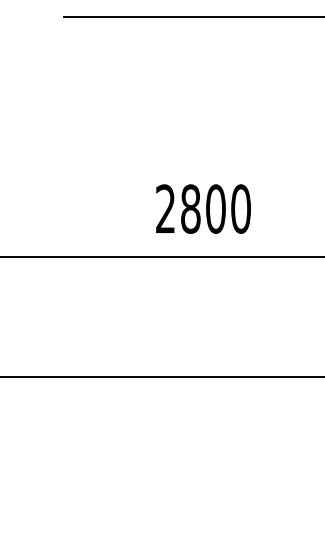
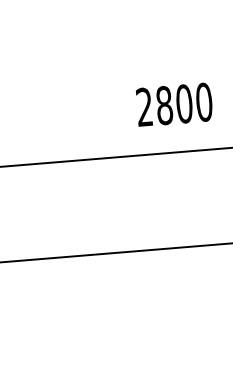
text: (203, 208) -> (174, 104), moved

